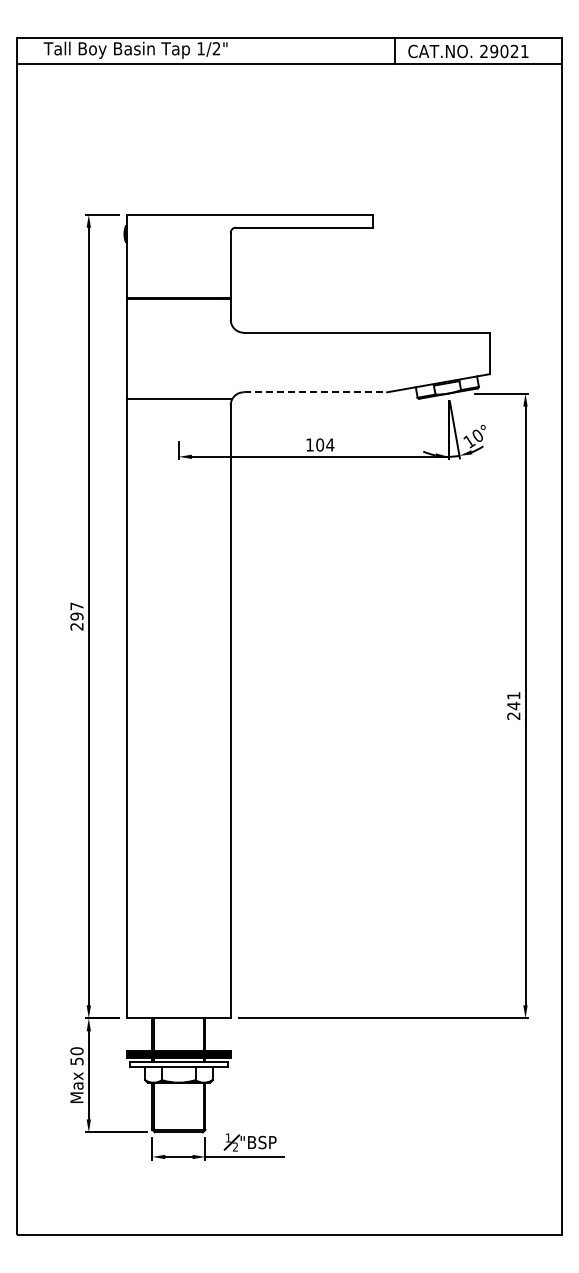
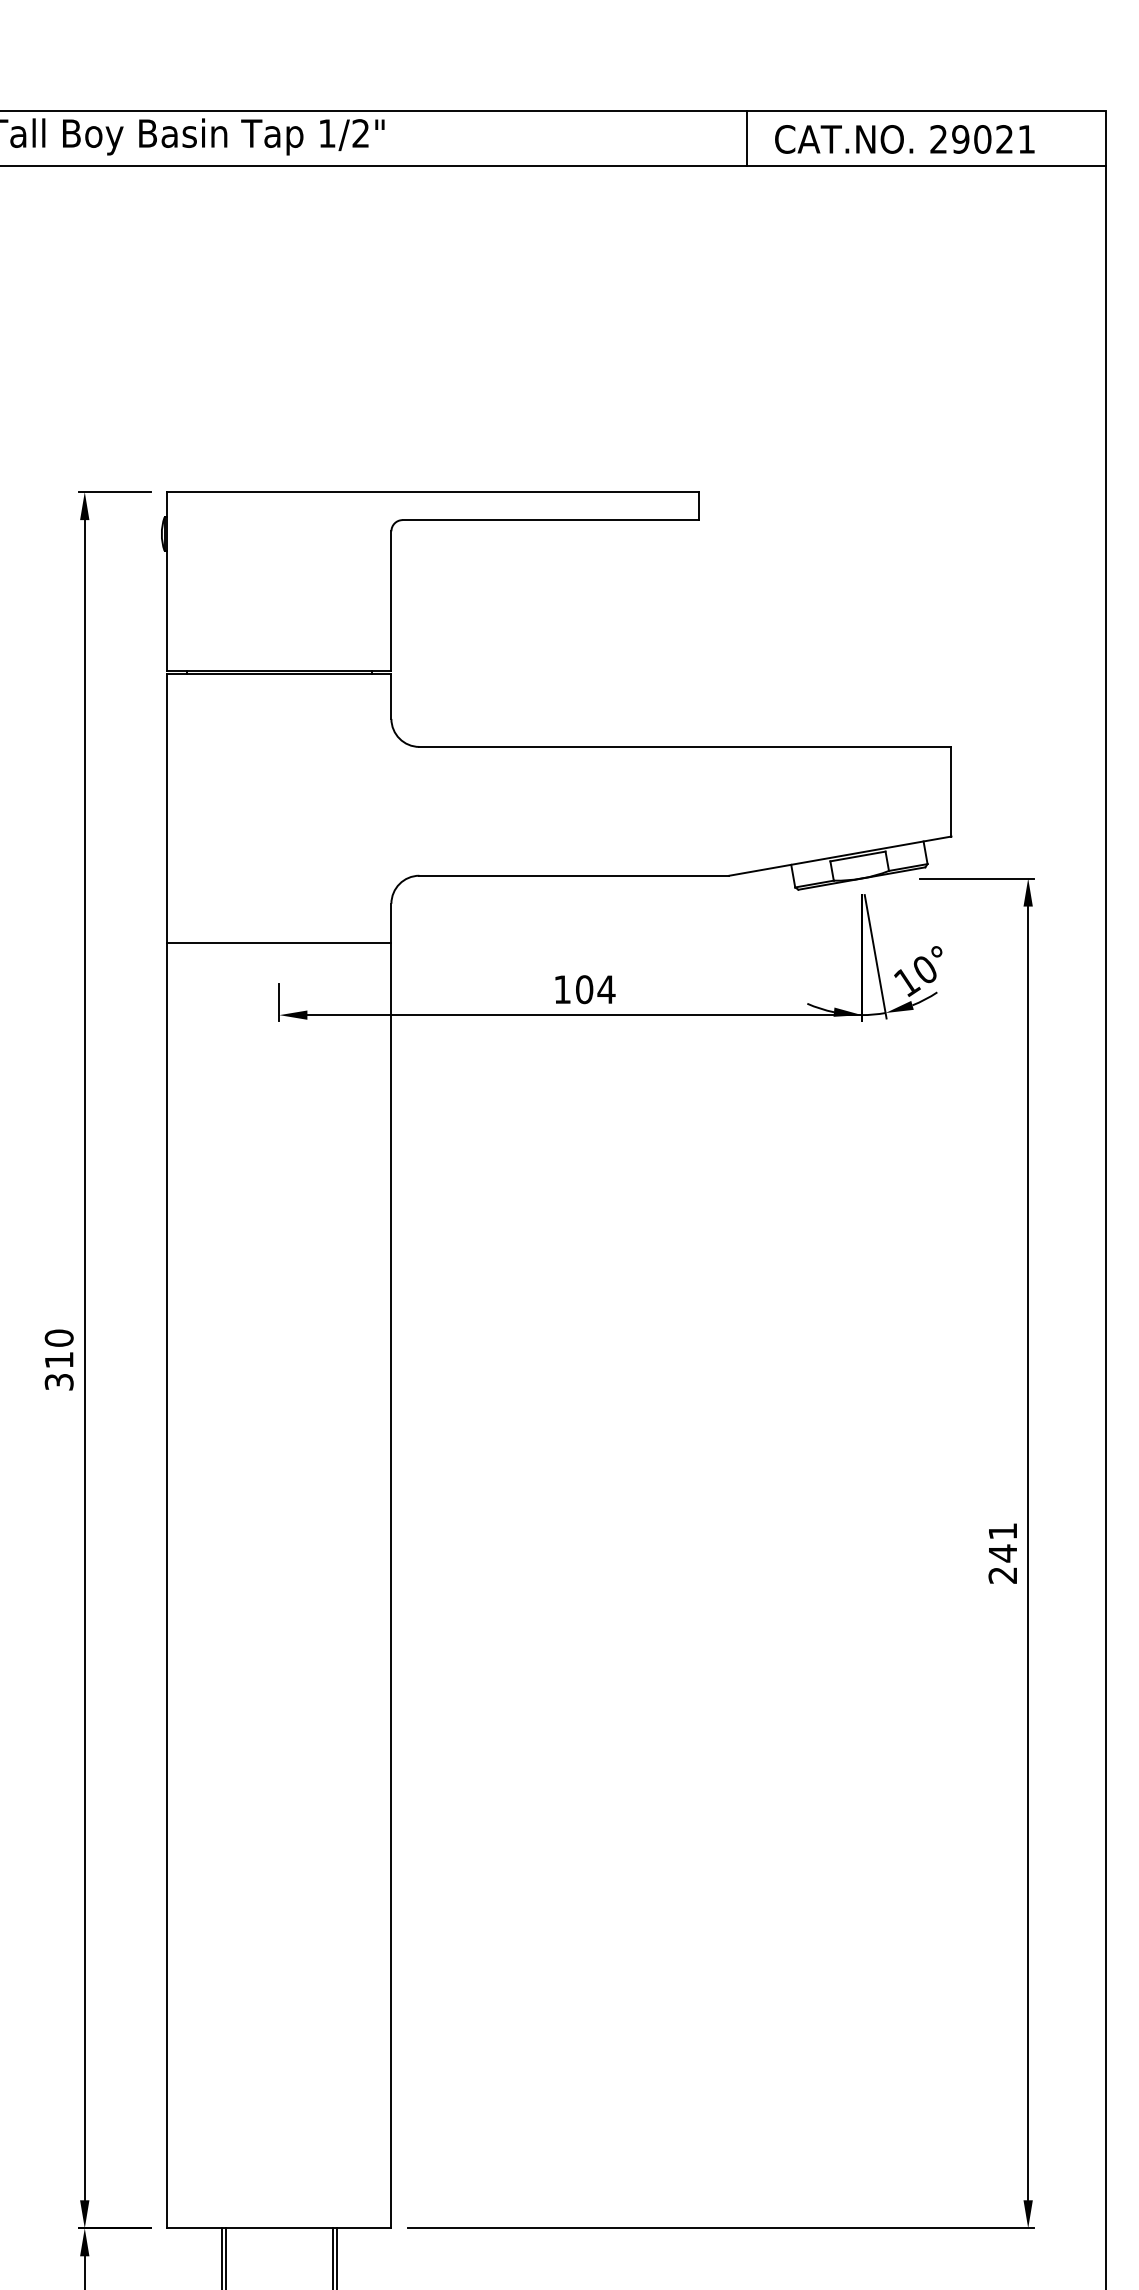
line: (315, 392) -> (574, 876), dashed -> solid
line: (178, 399) -> (278, 943), moved
text: (76, 616) -> (58, 1360), 297 -> 310

